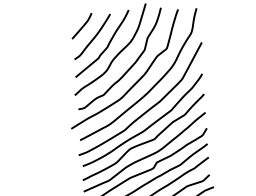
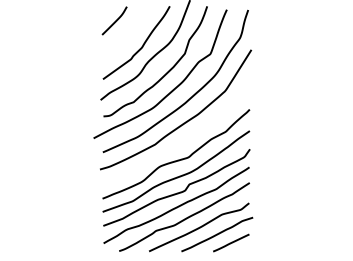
curve: (93, 38) -> (126, 35), removed
curve: (146, 127) -> (180, 143), removed

